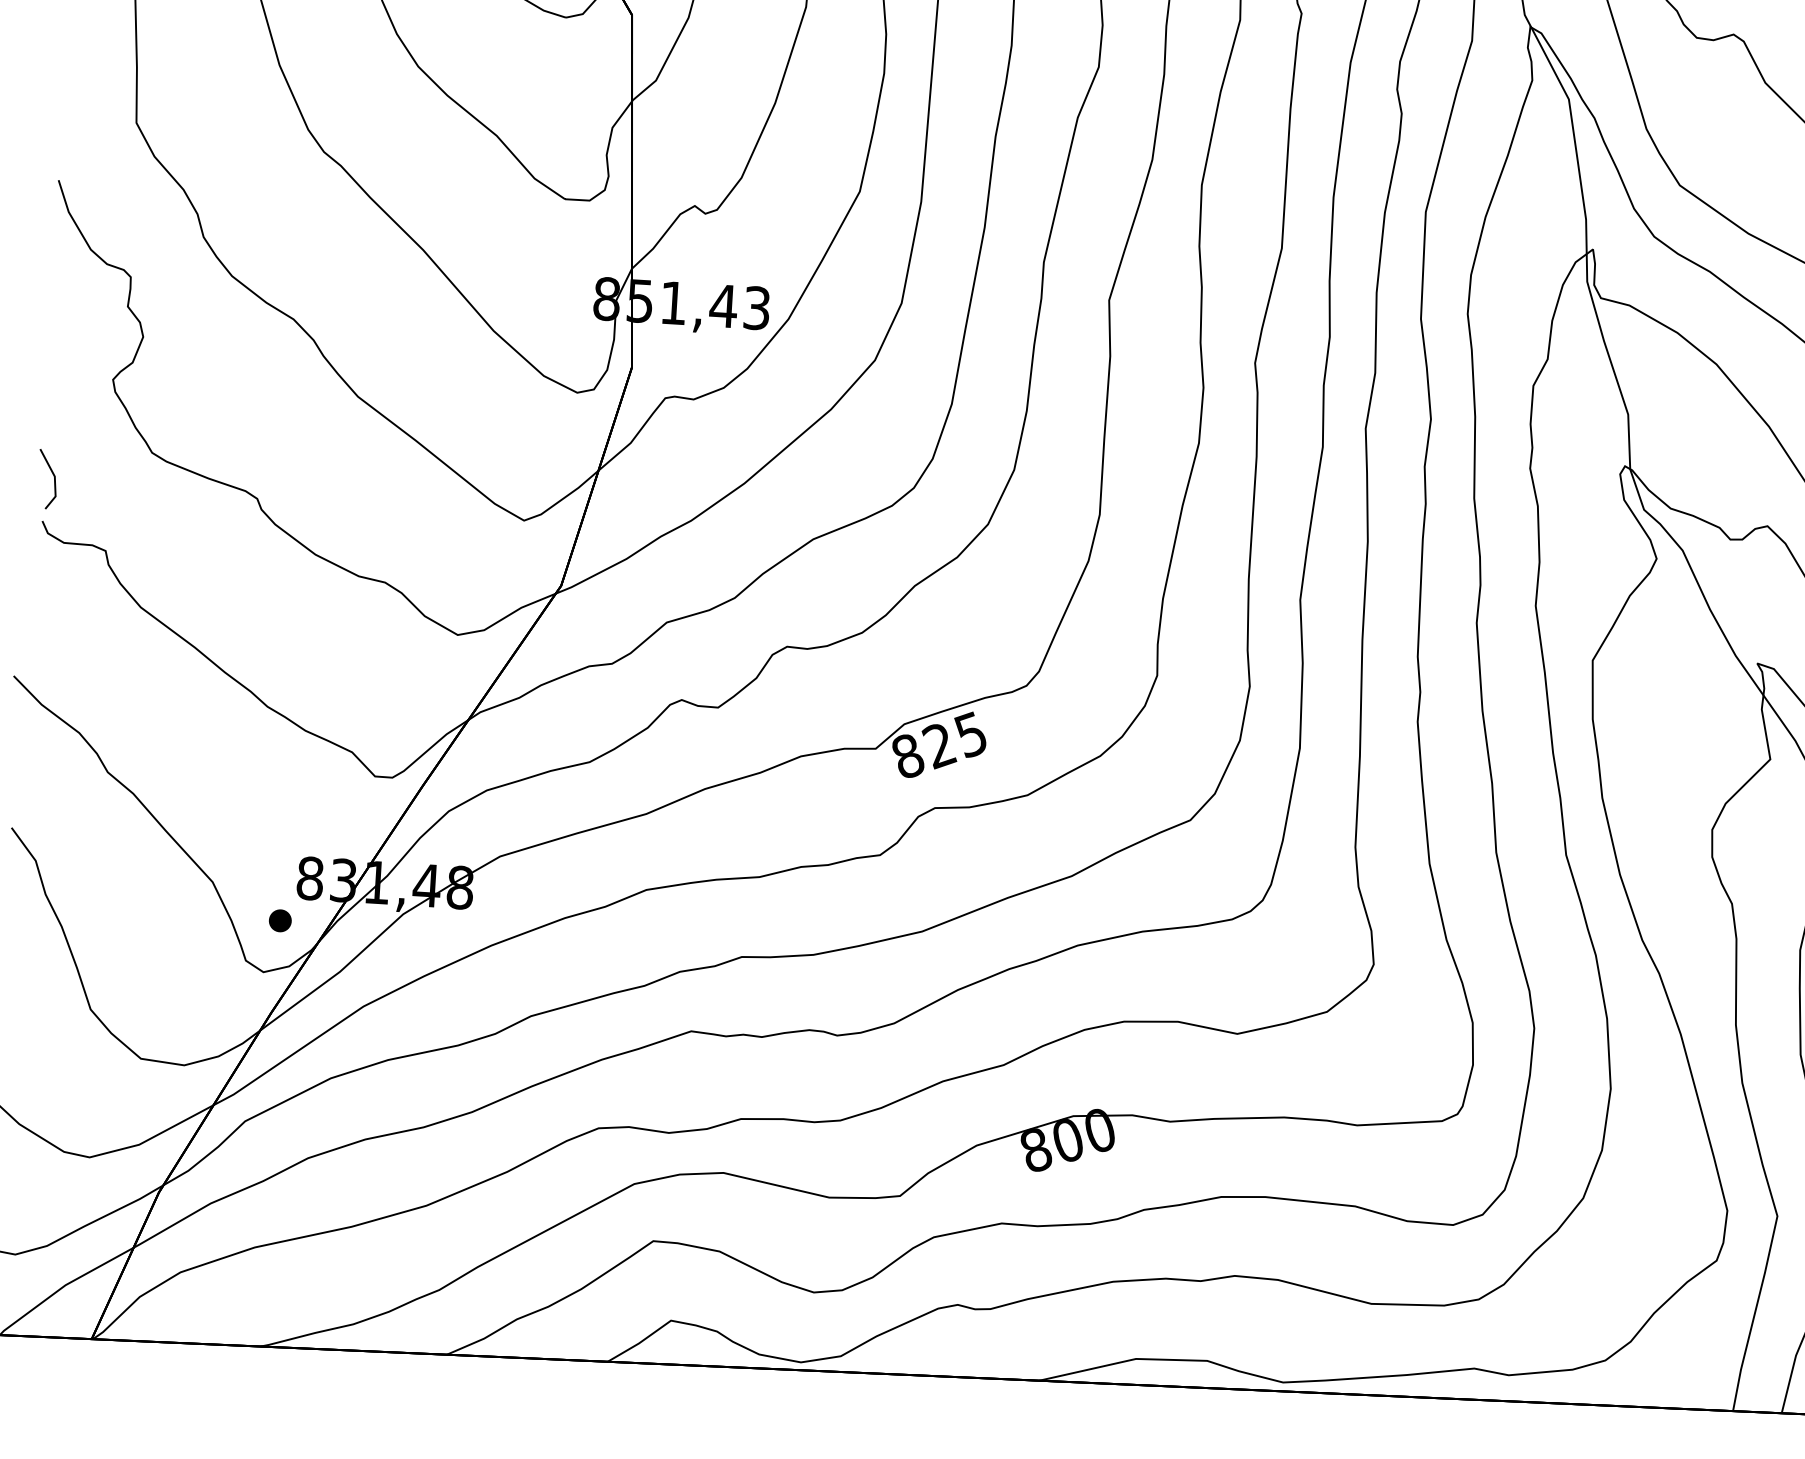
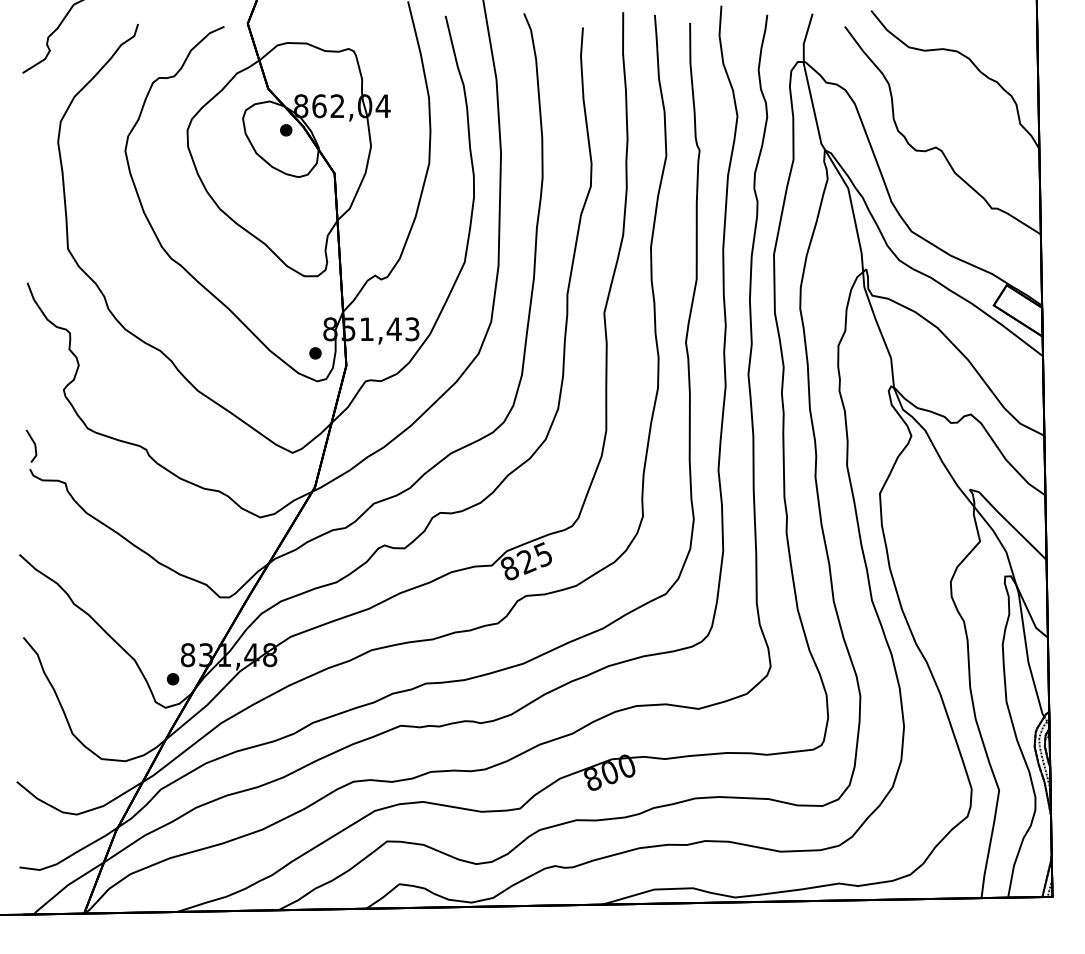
part: (576, 341) -> (315, 353), added

